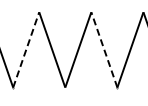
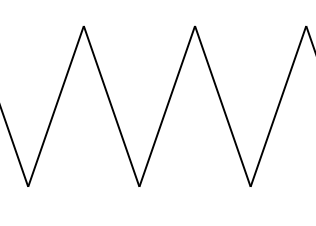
line: (26, 49) -> (56, 105), dashed -> solid
line: (104, 49) -> (223, 105), dashed -> solid

